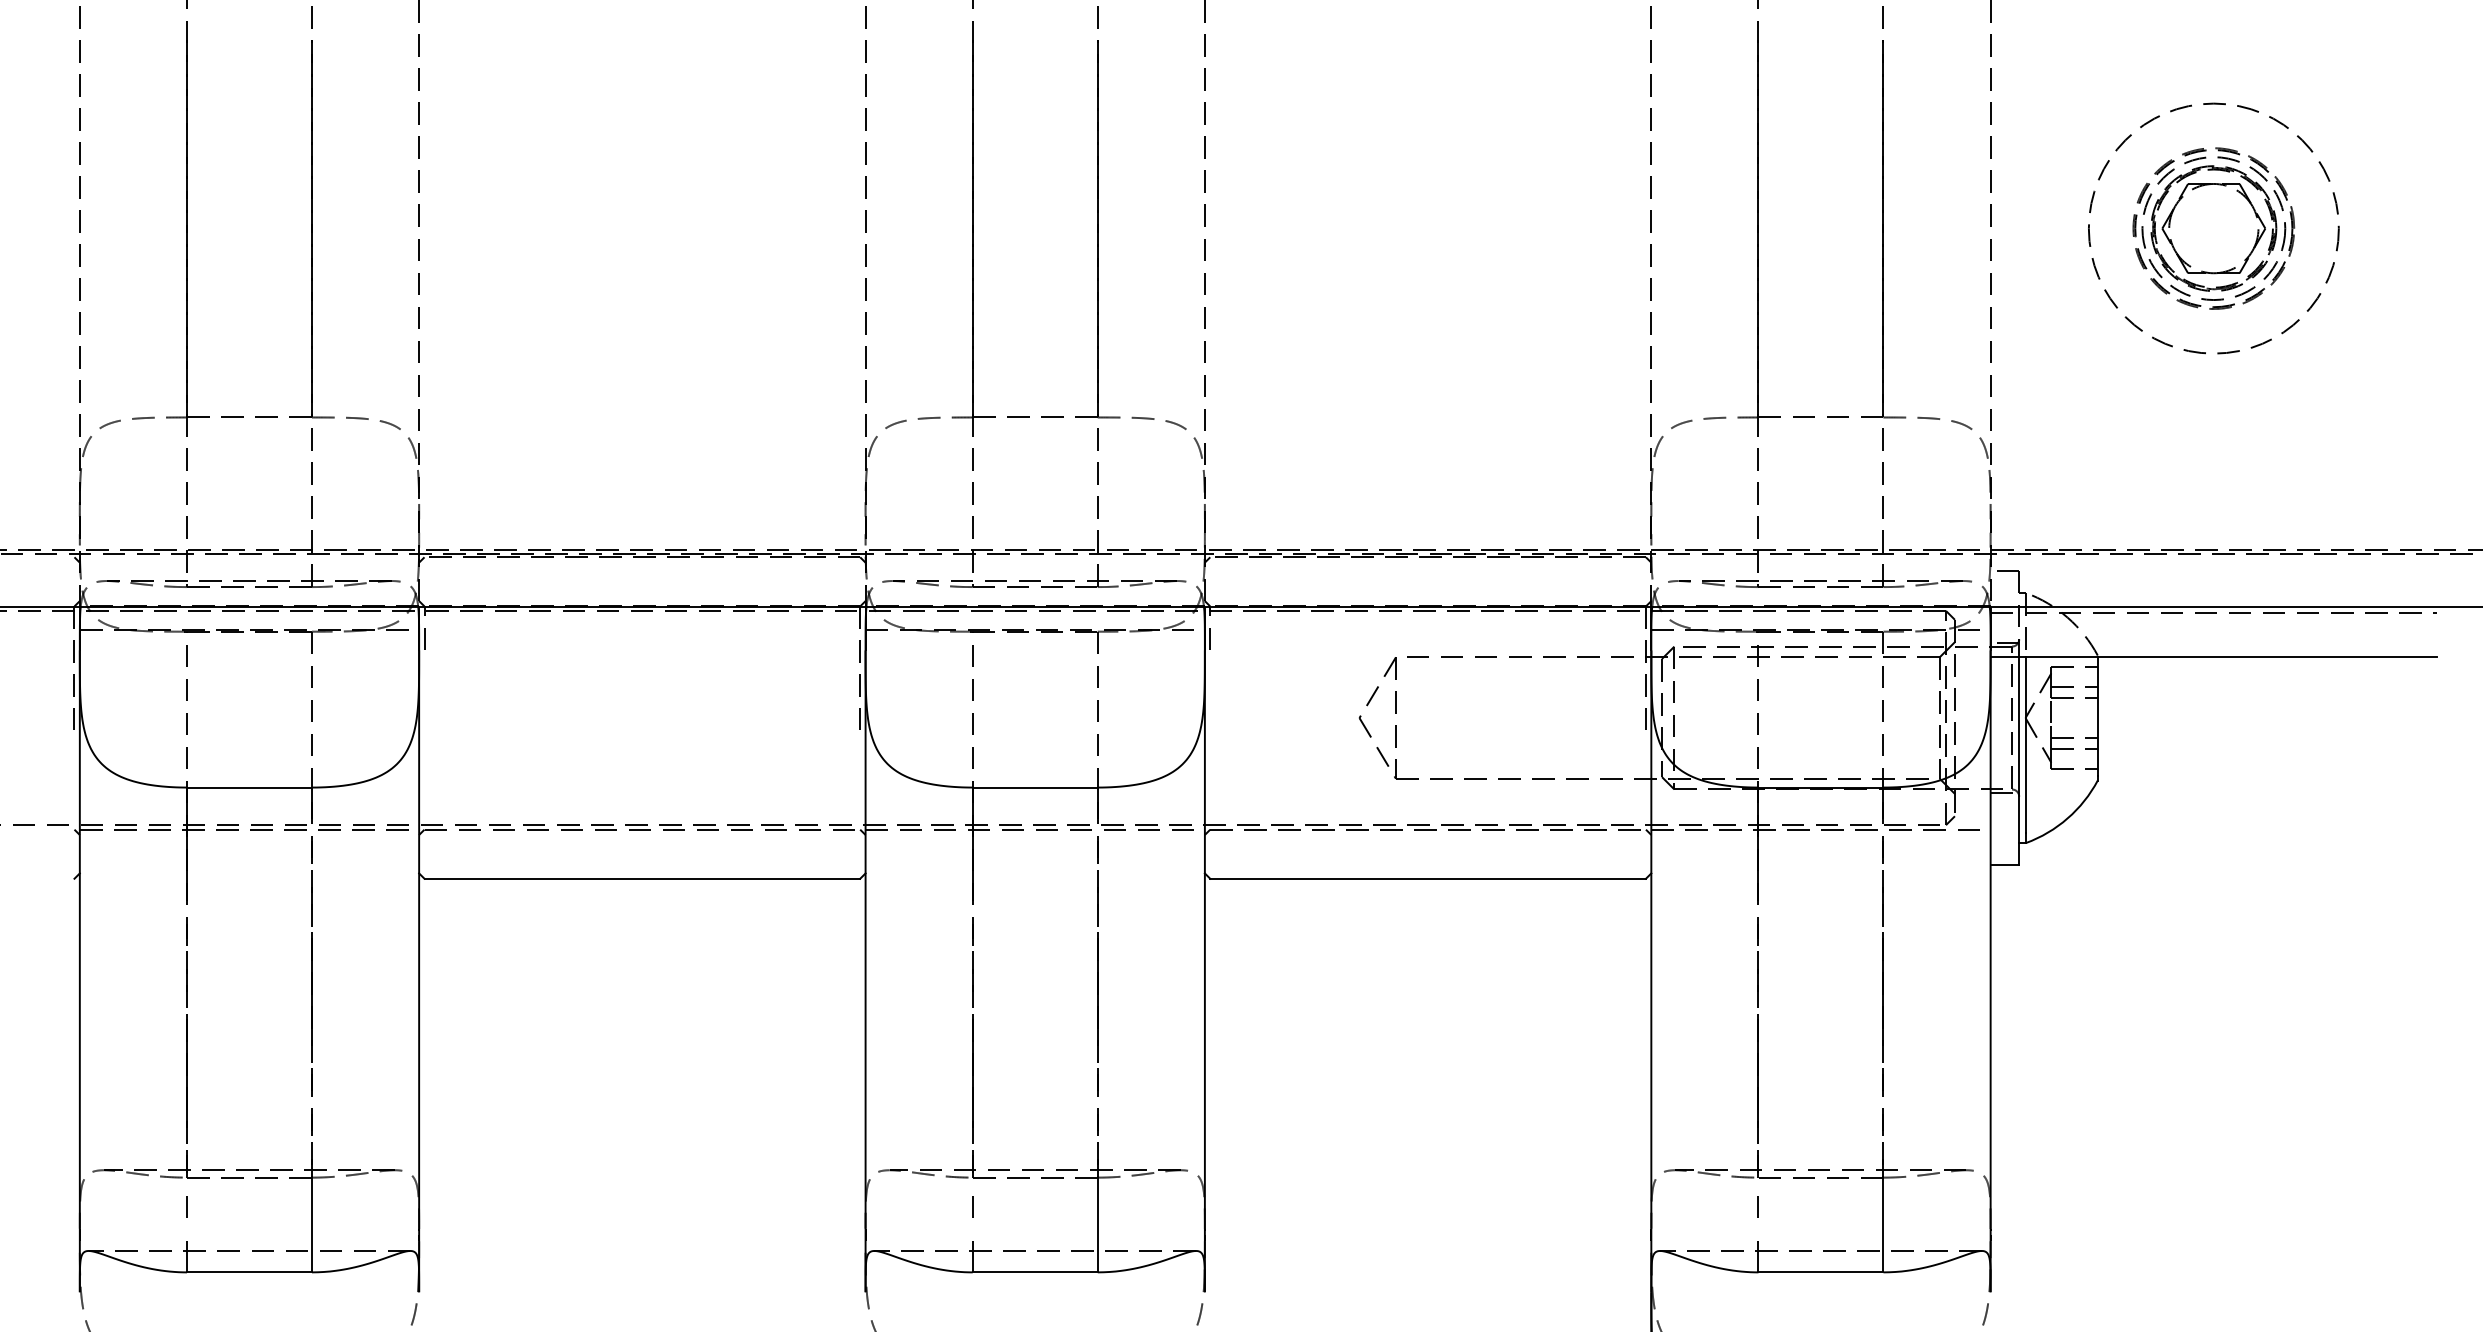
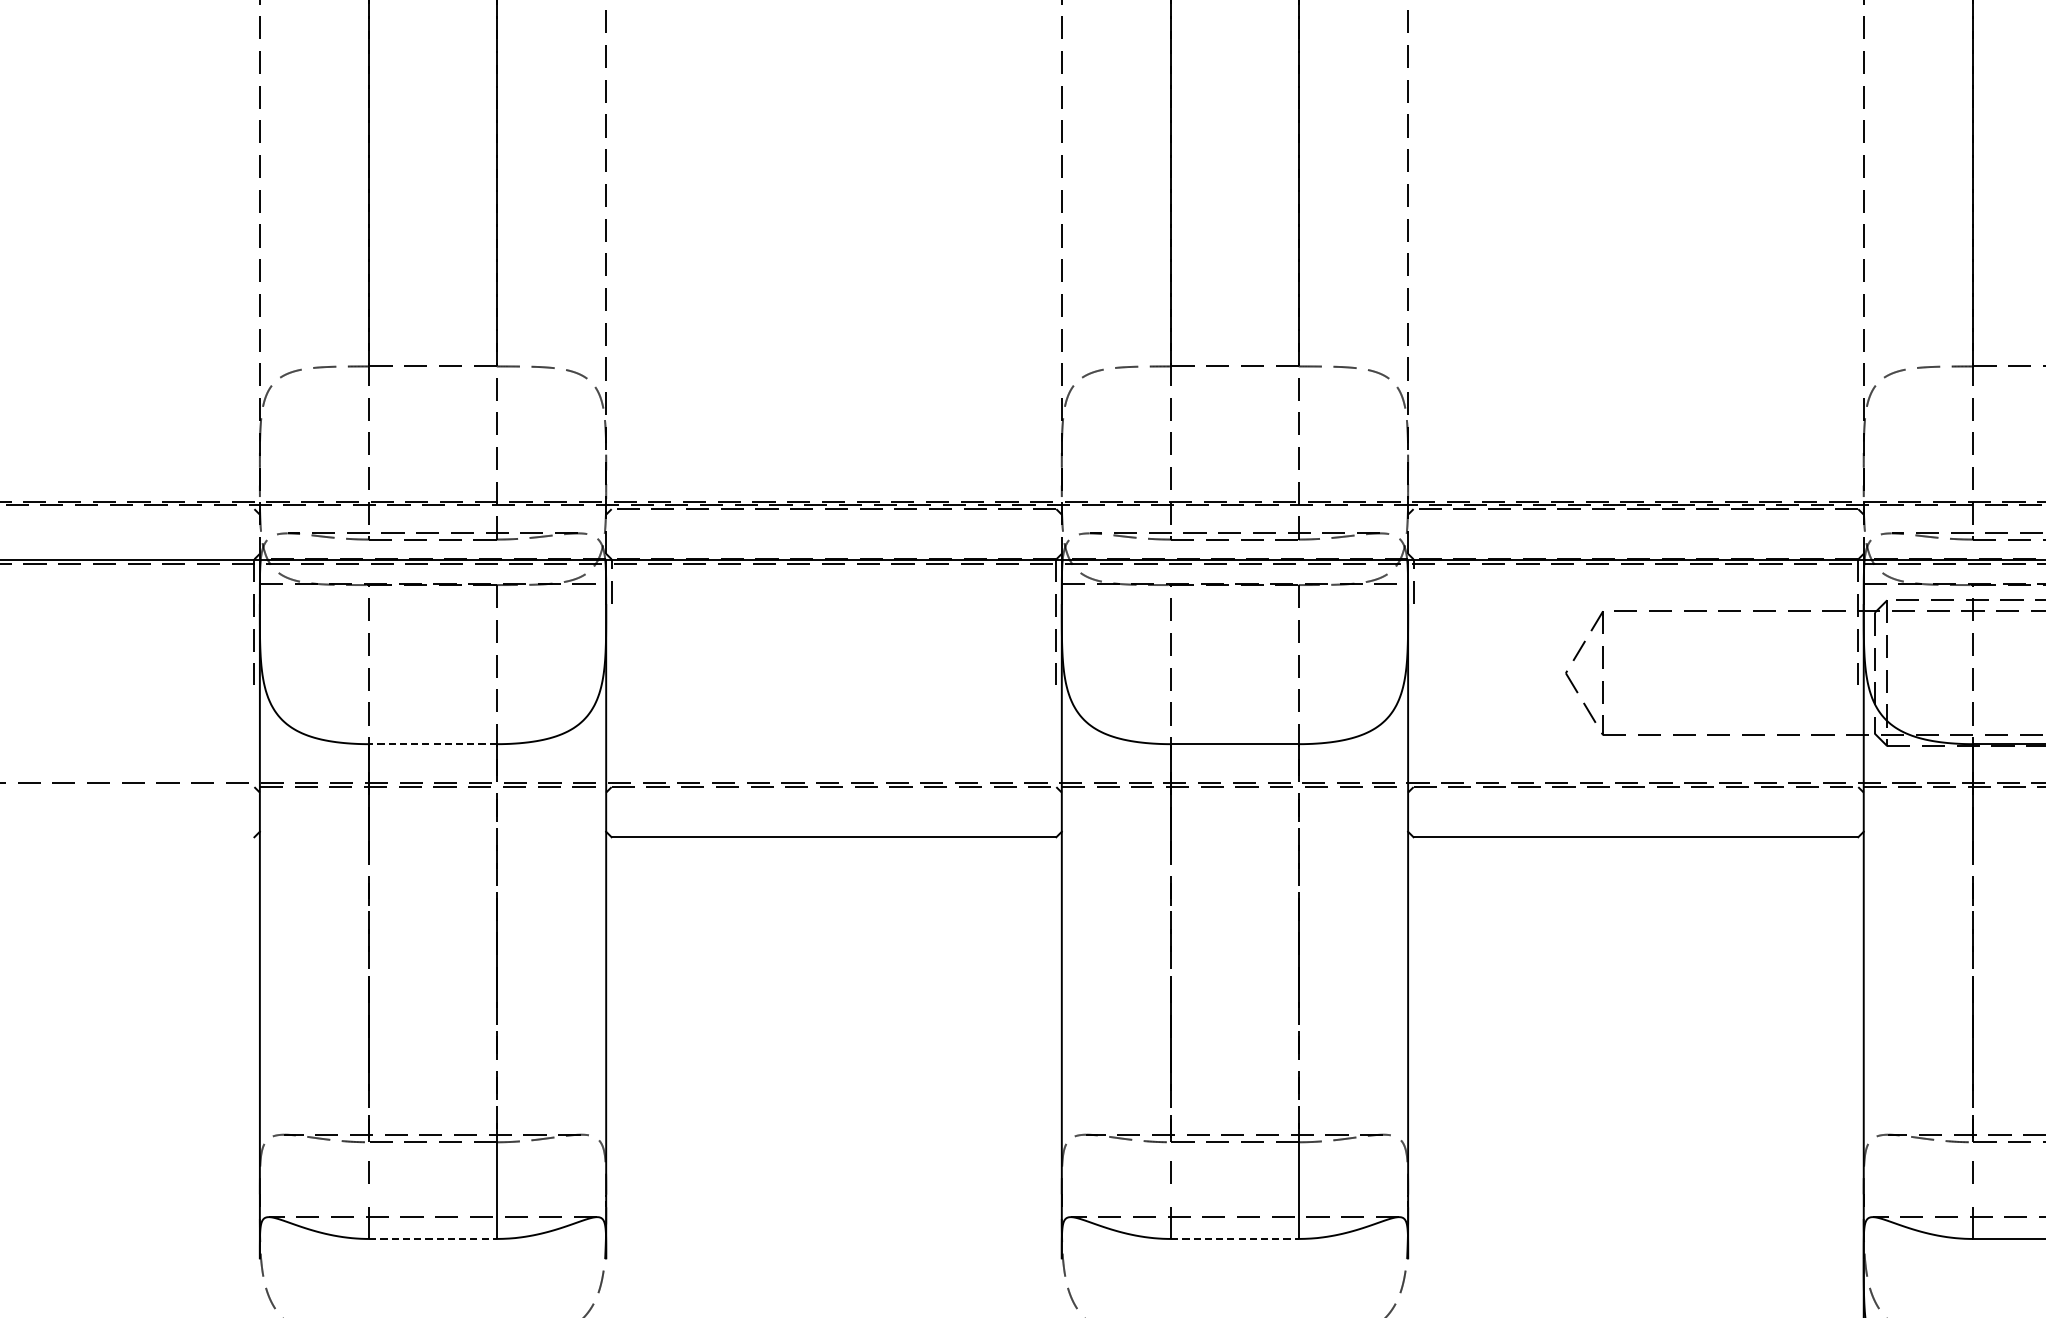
line: (249, 787) -> (433, 744), solid -> dashed
line: (249, 1272) -> (433, 1239), solid -> dashed
line: (1035, 1272) -> (1235, 1239), solid -> dashed

